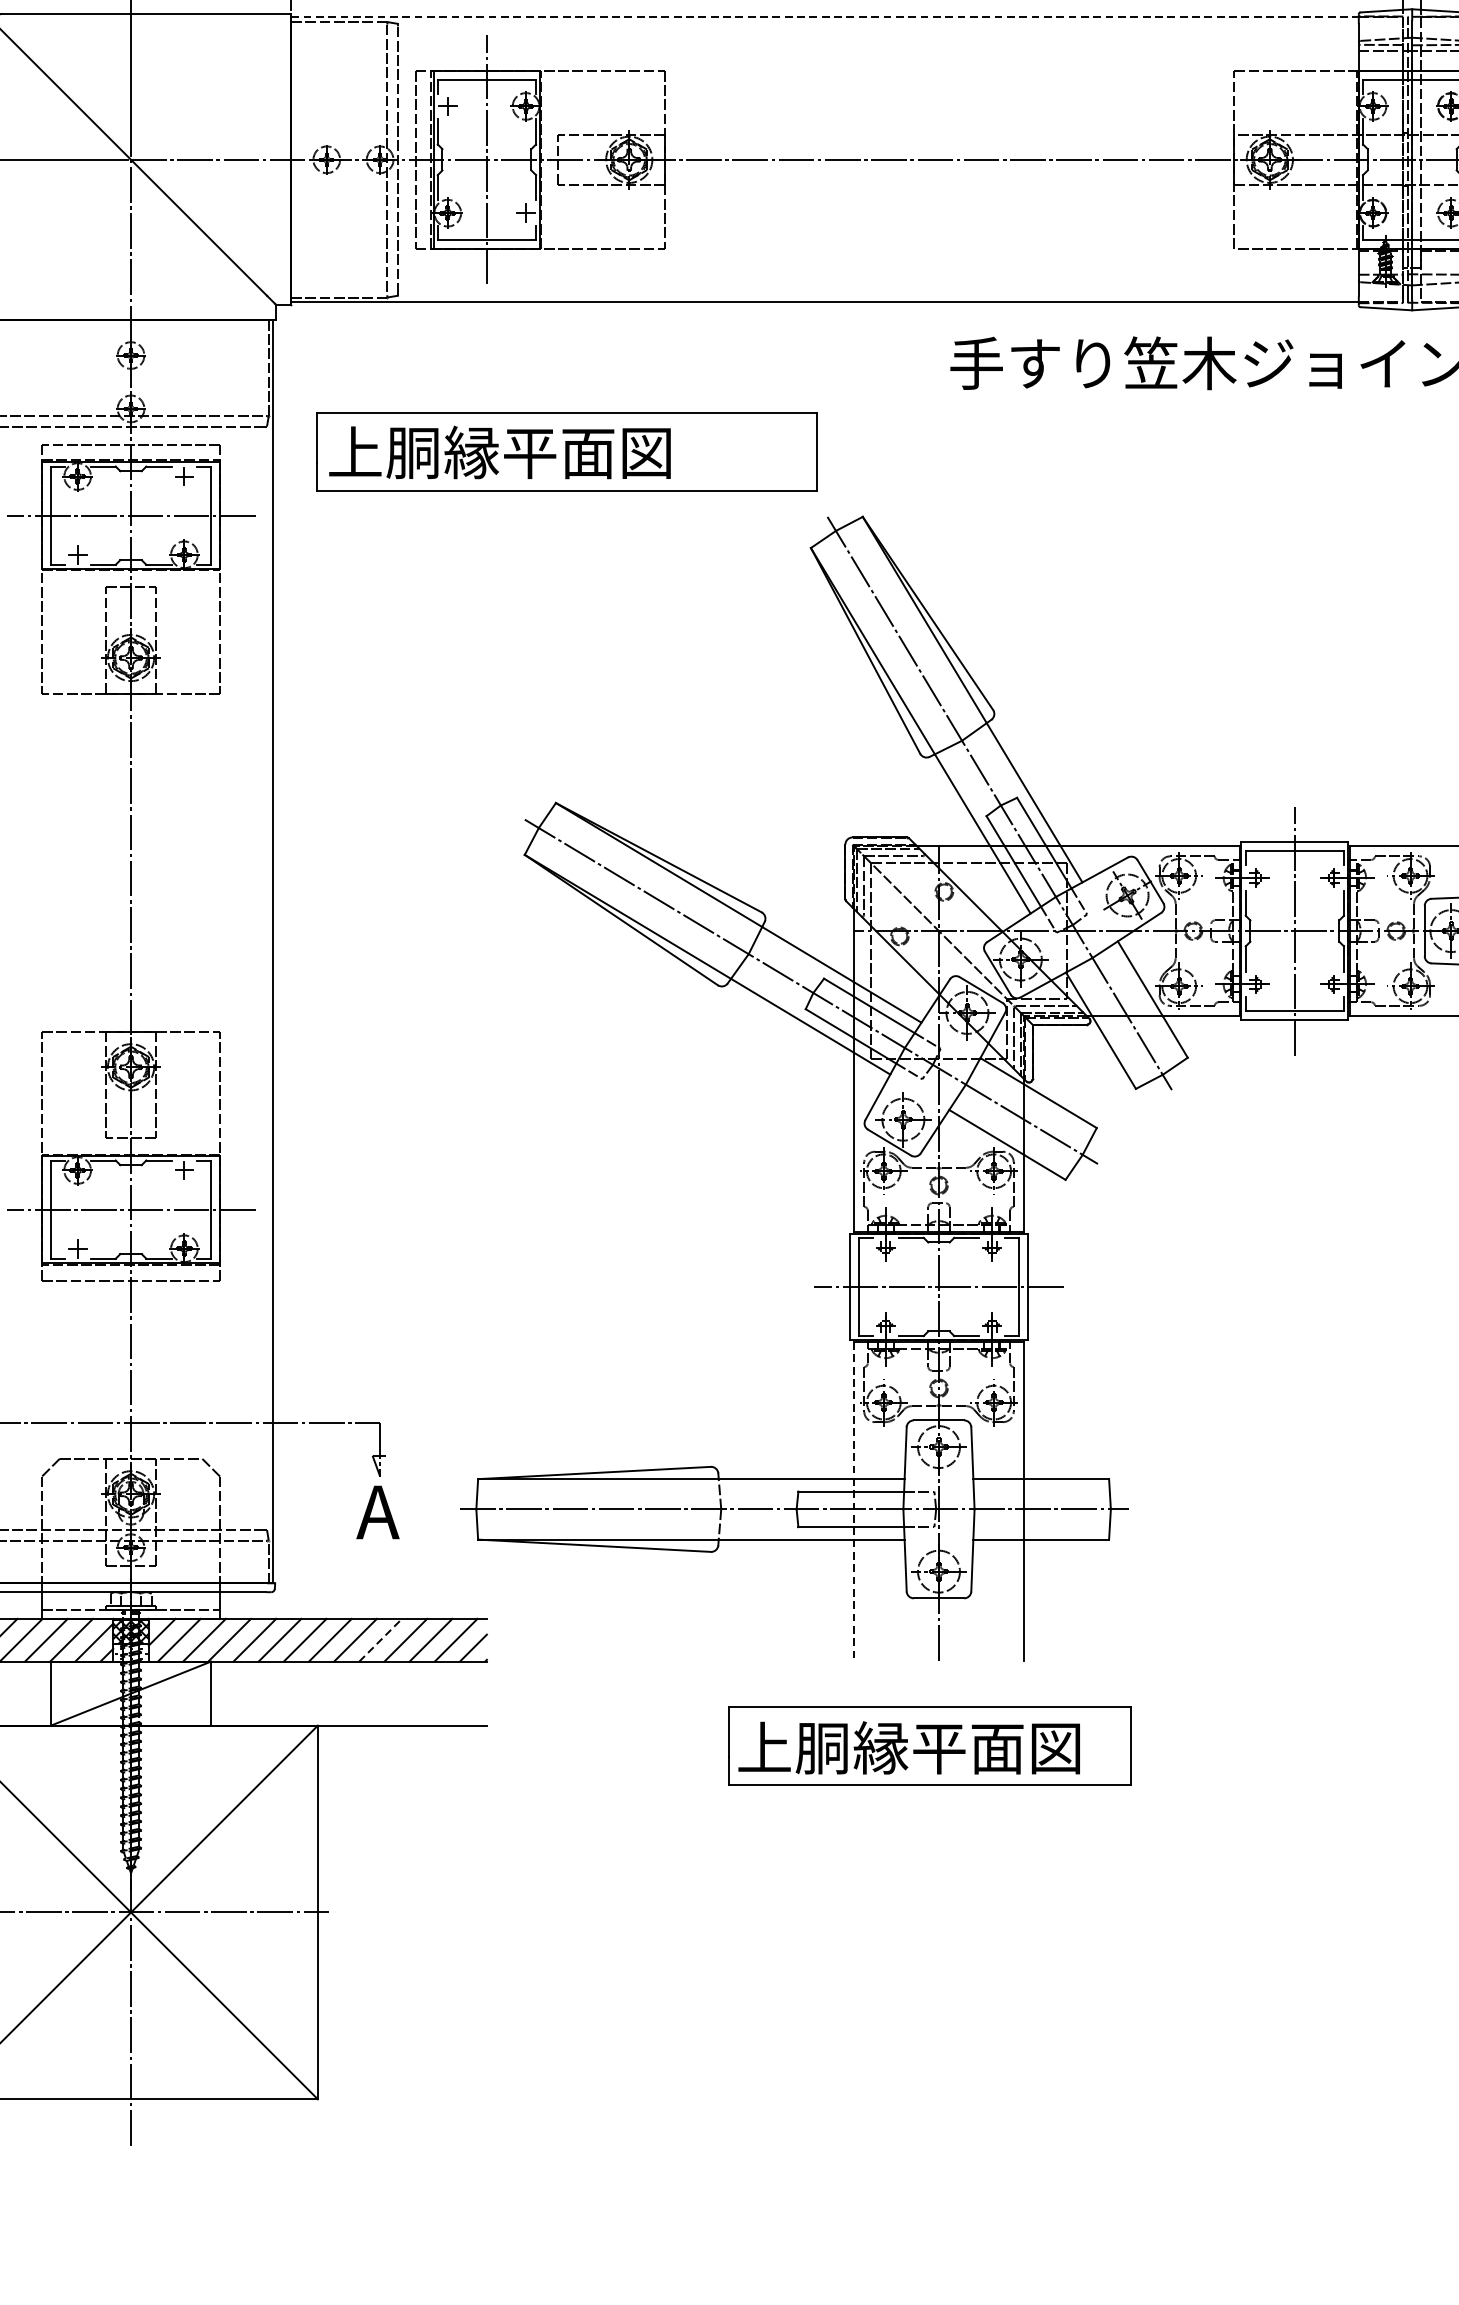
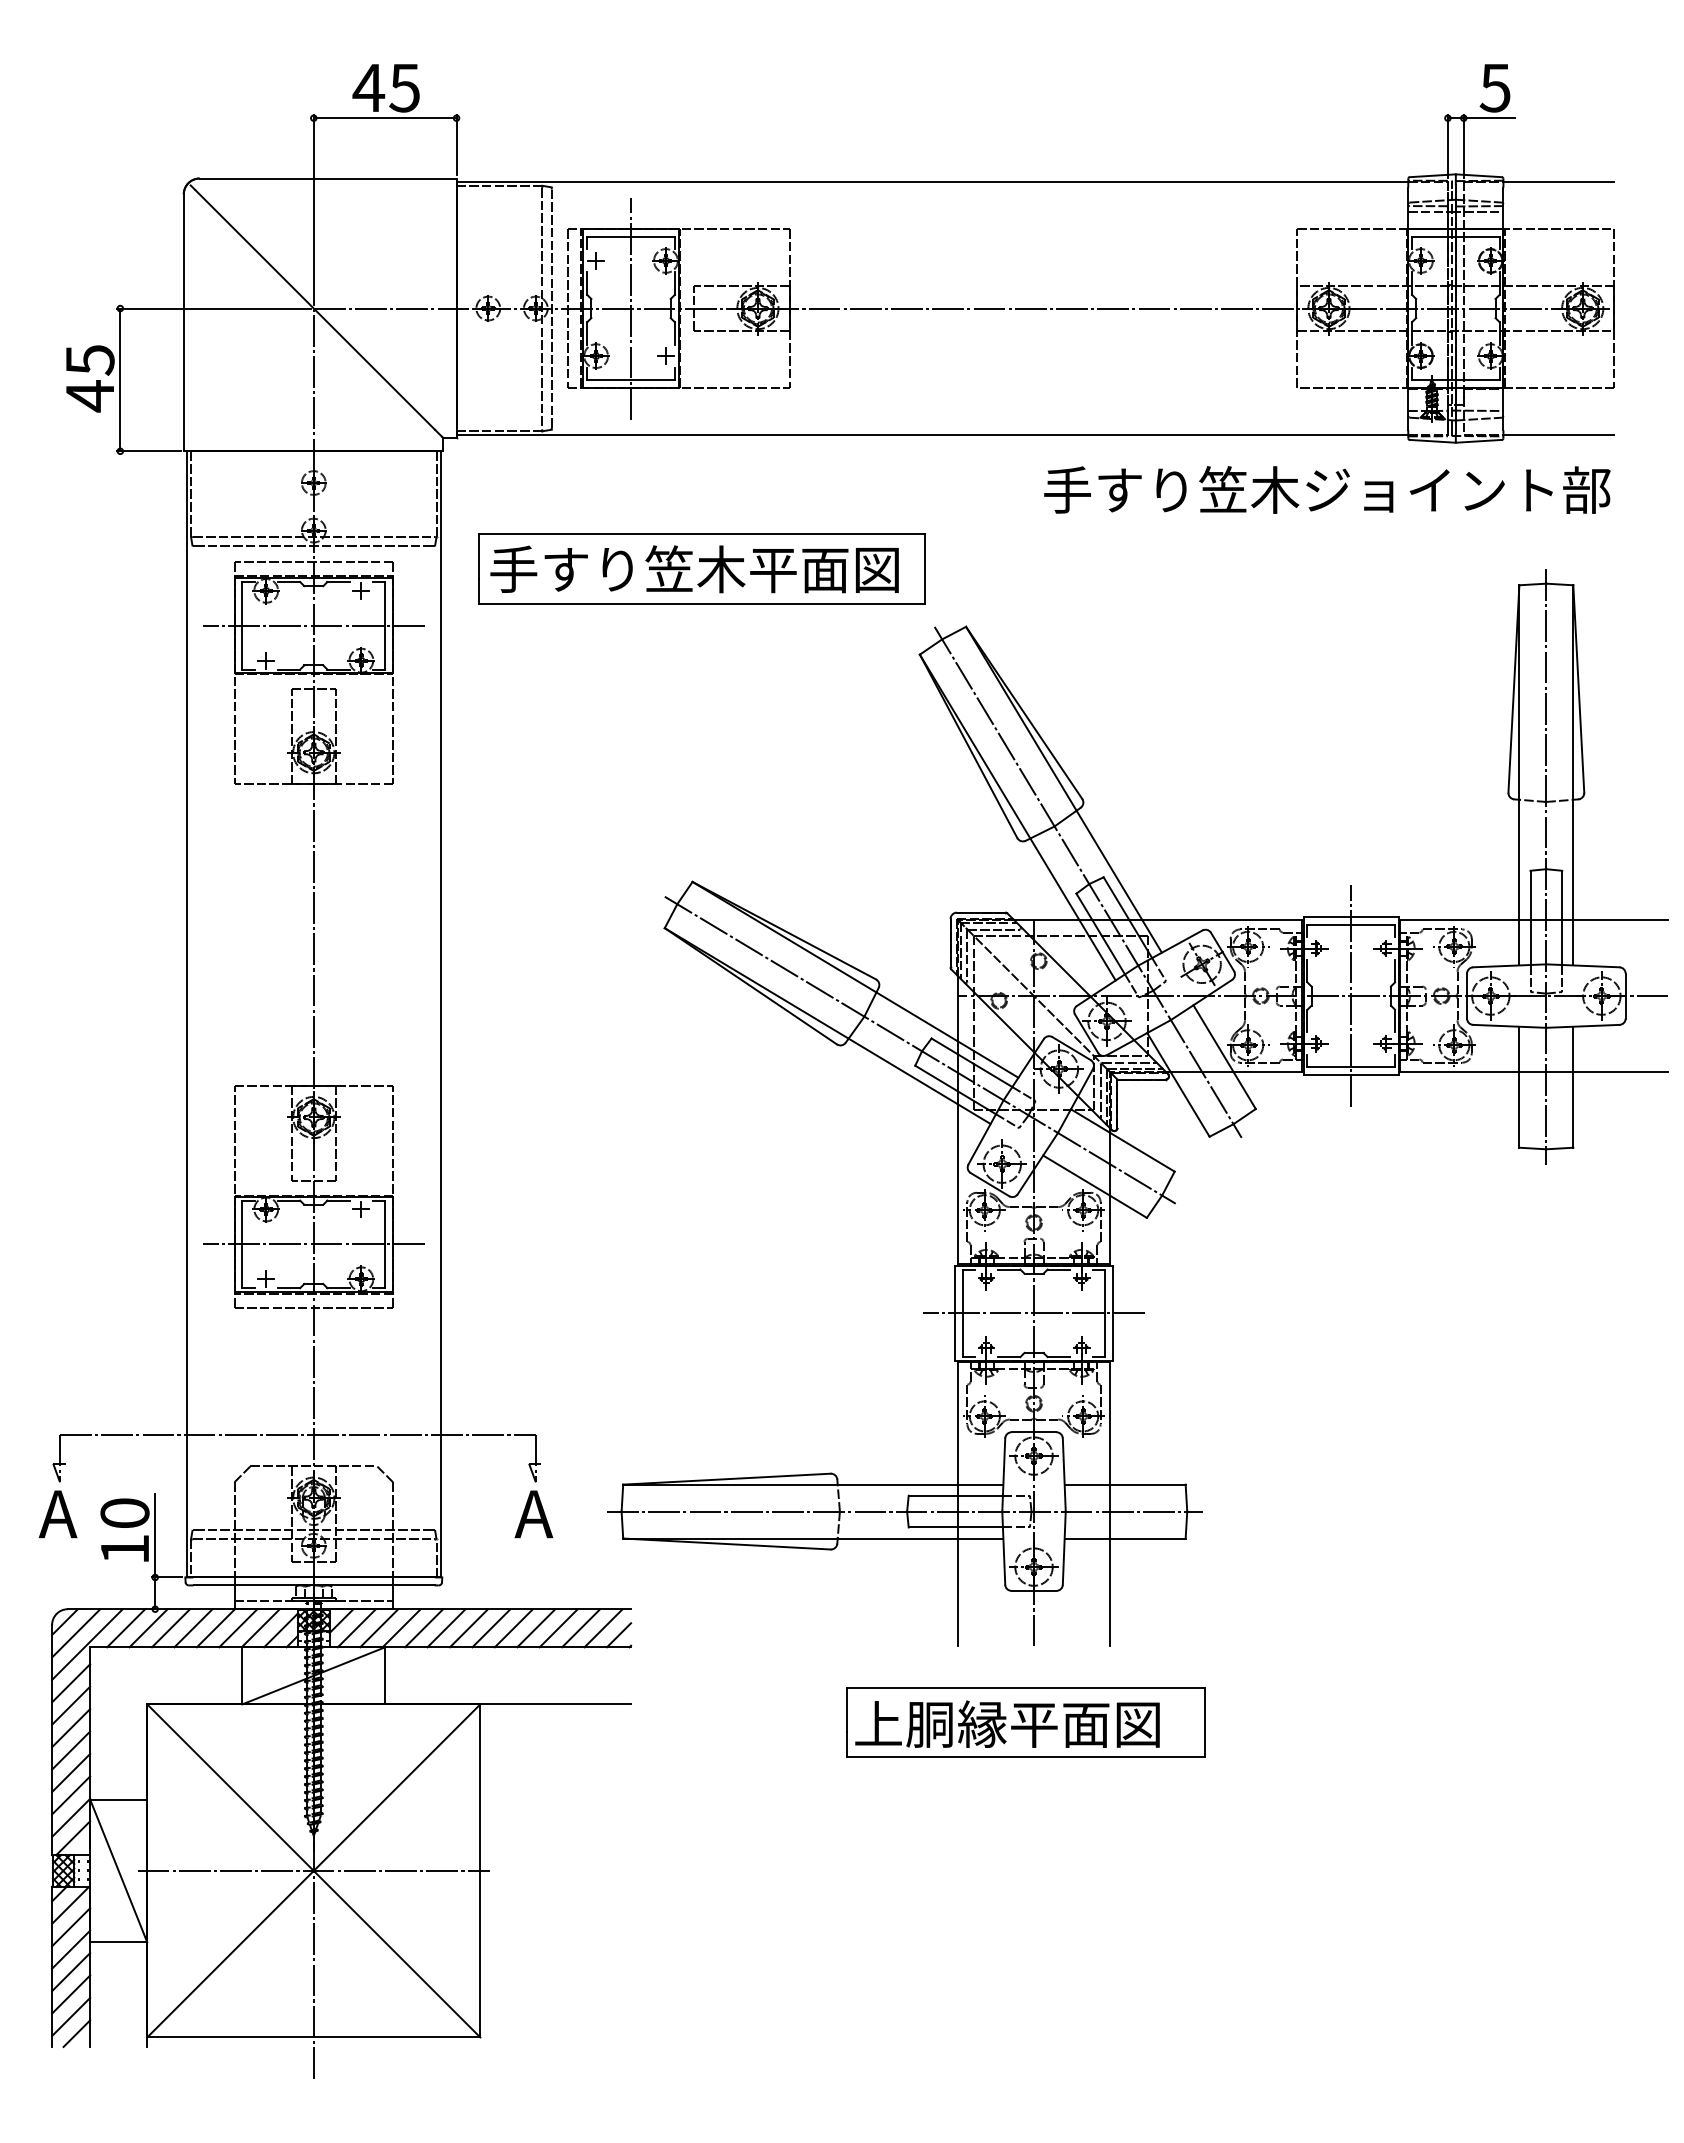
line: (825, 17) -> (932, 181), dashed -> solid
text: (558, 452) -> (694, 569), 上胴縁平面図 -> 手すり笠木平面図
line: (853, 1501) -> (957, 1504), dashed -> solid
line: (380, 1640) -> (536, 1628), dashed -> solid

